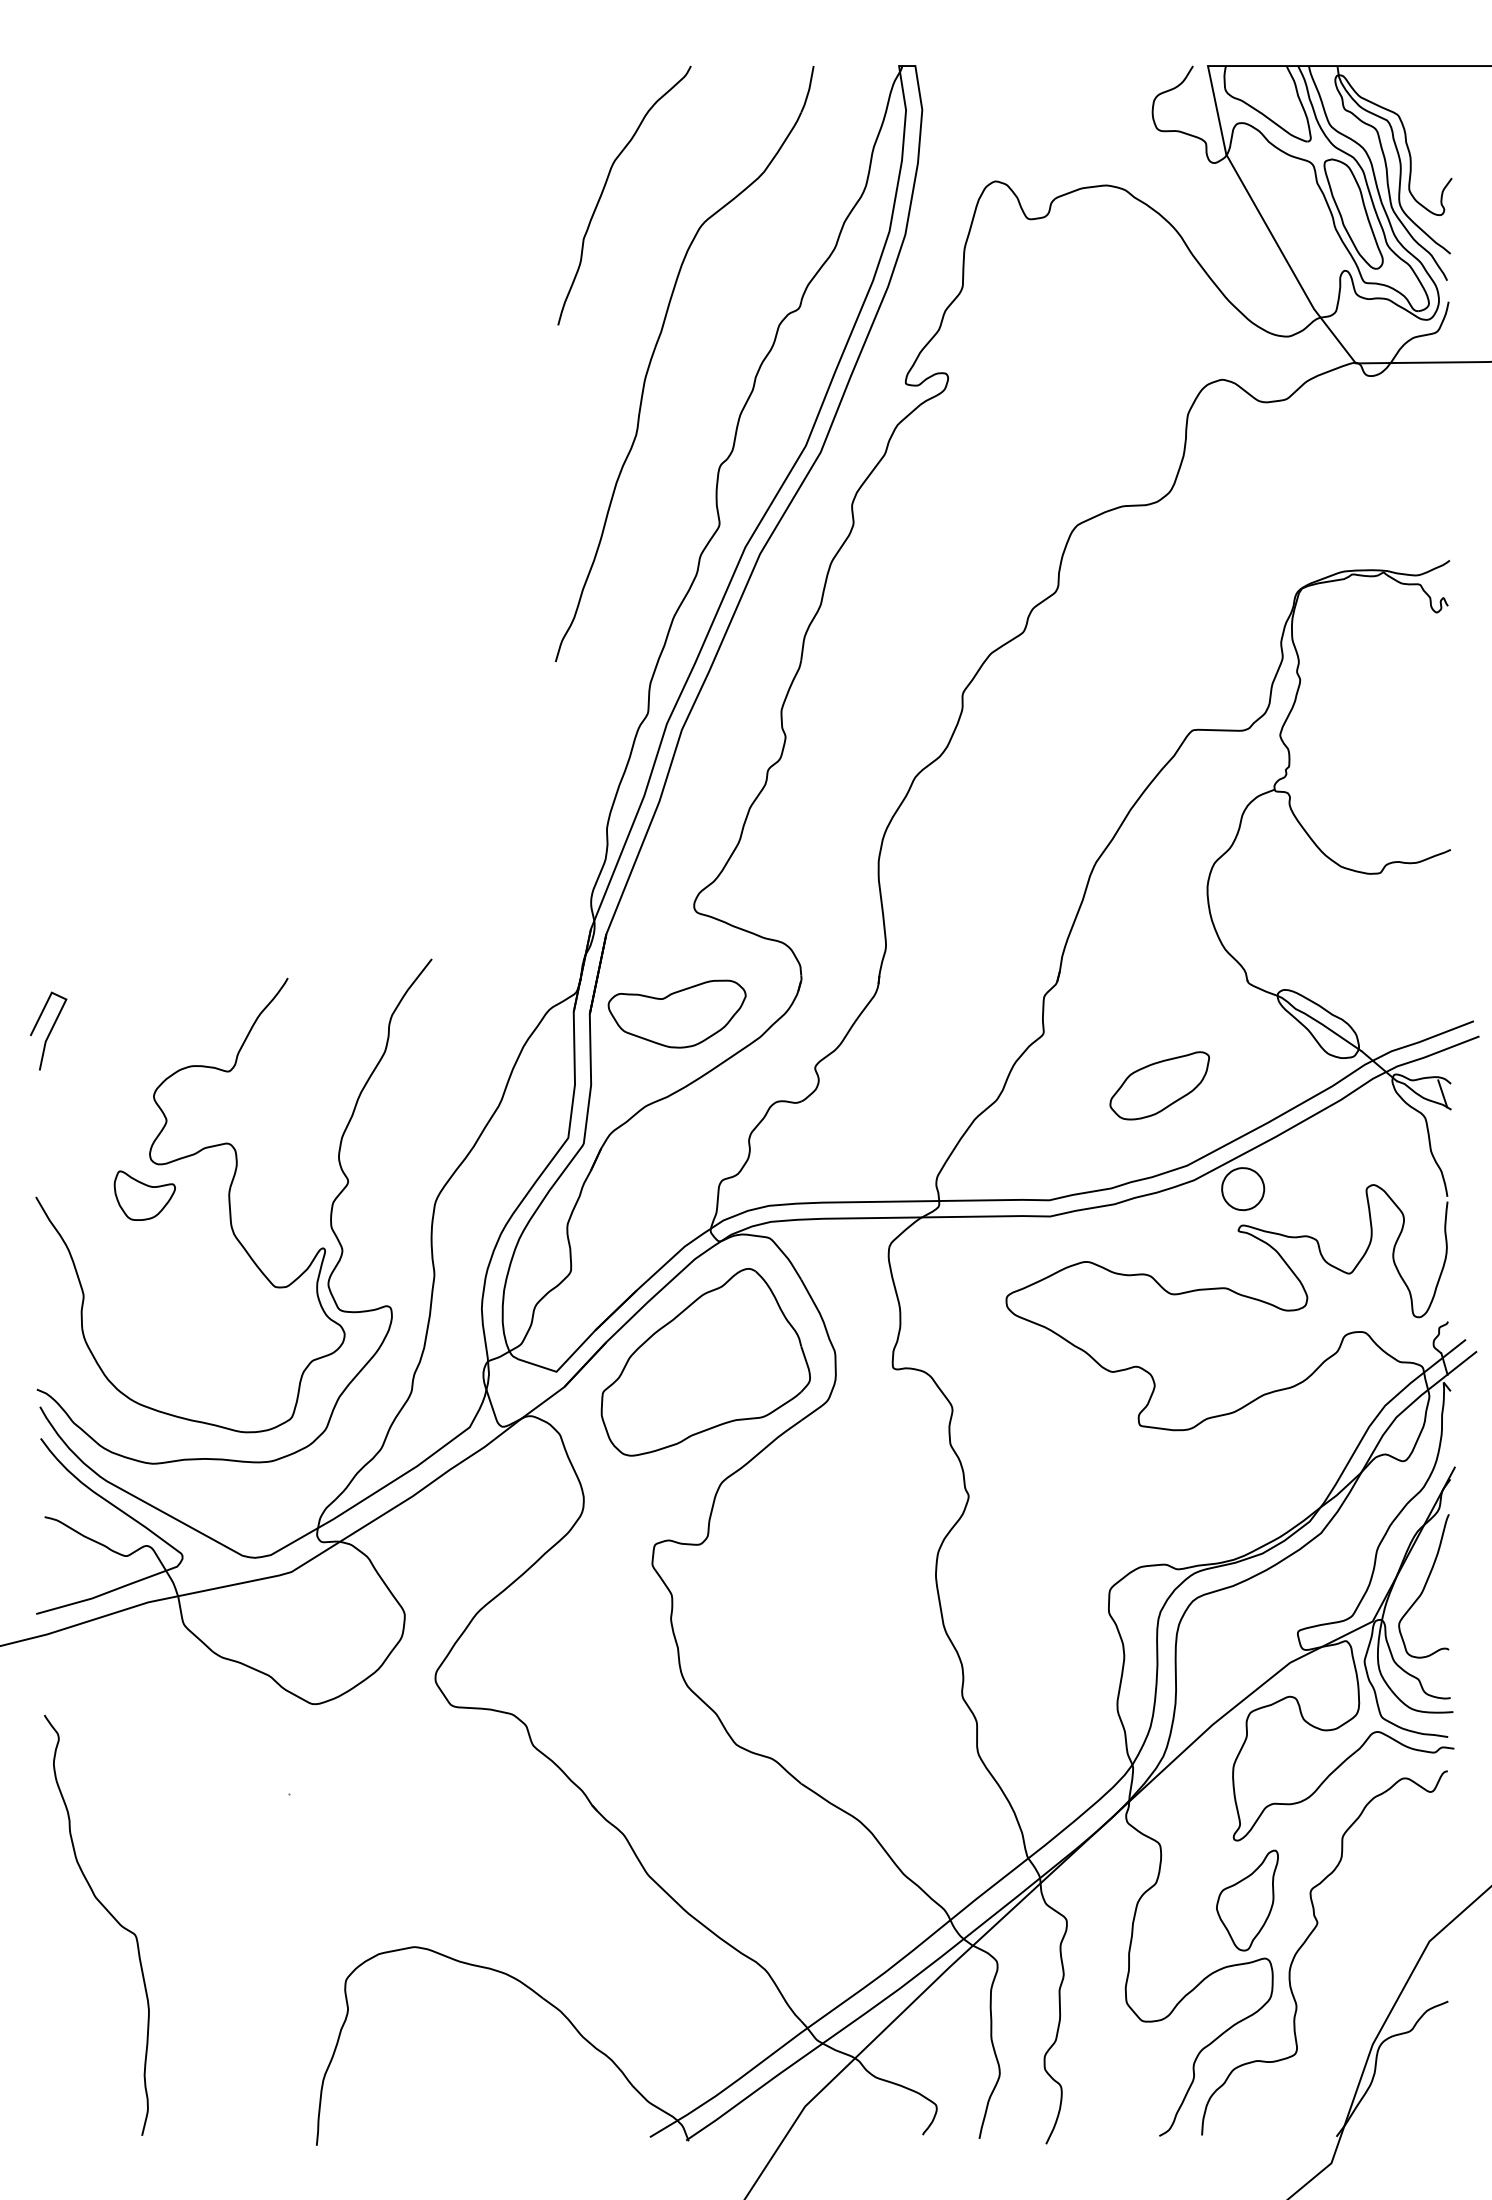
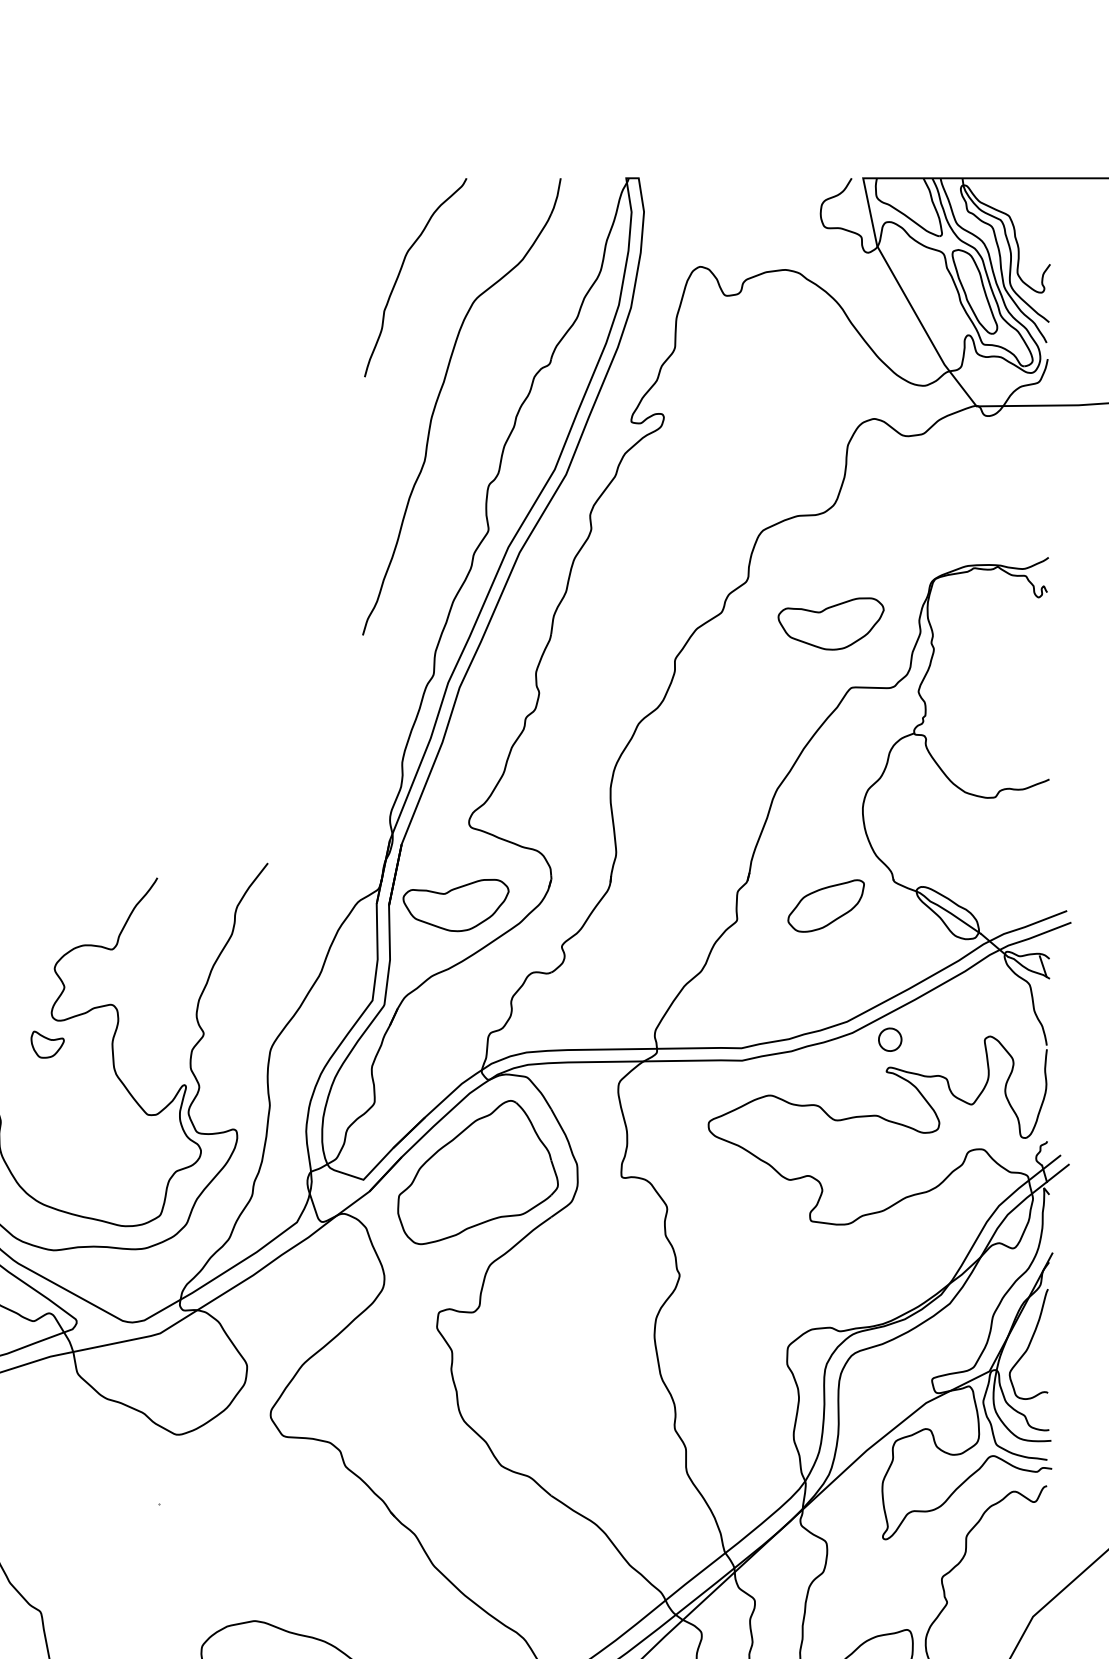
part: (1165, 646) -> (830, 623), added
part: (1159, 1085) -> (826, 905), moved
part: (1243, 1189) -> (890, 1039), size x0.7
part: (144, 1195) -> (47, 1044), size x0.7
part: (1247, 1900) -> (893, 1585), removed

